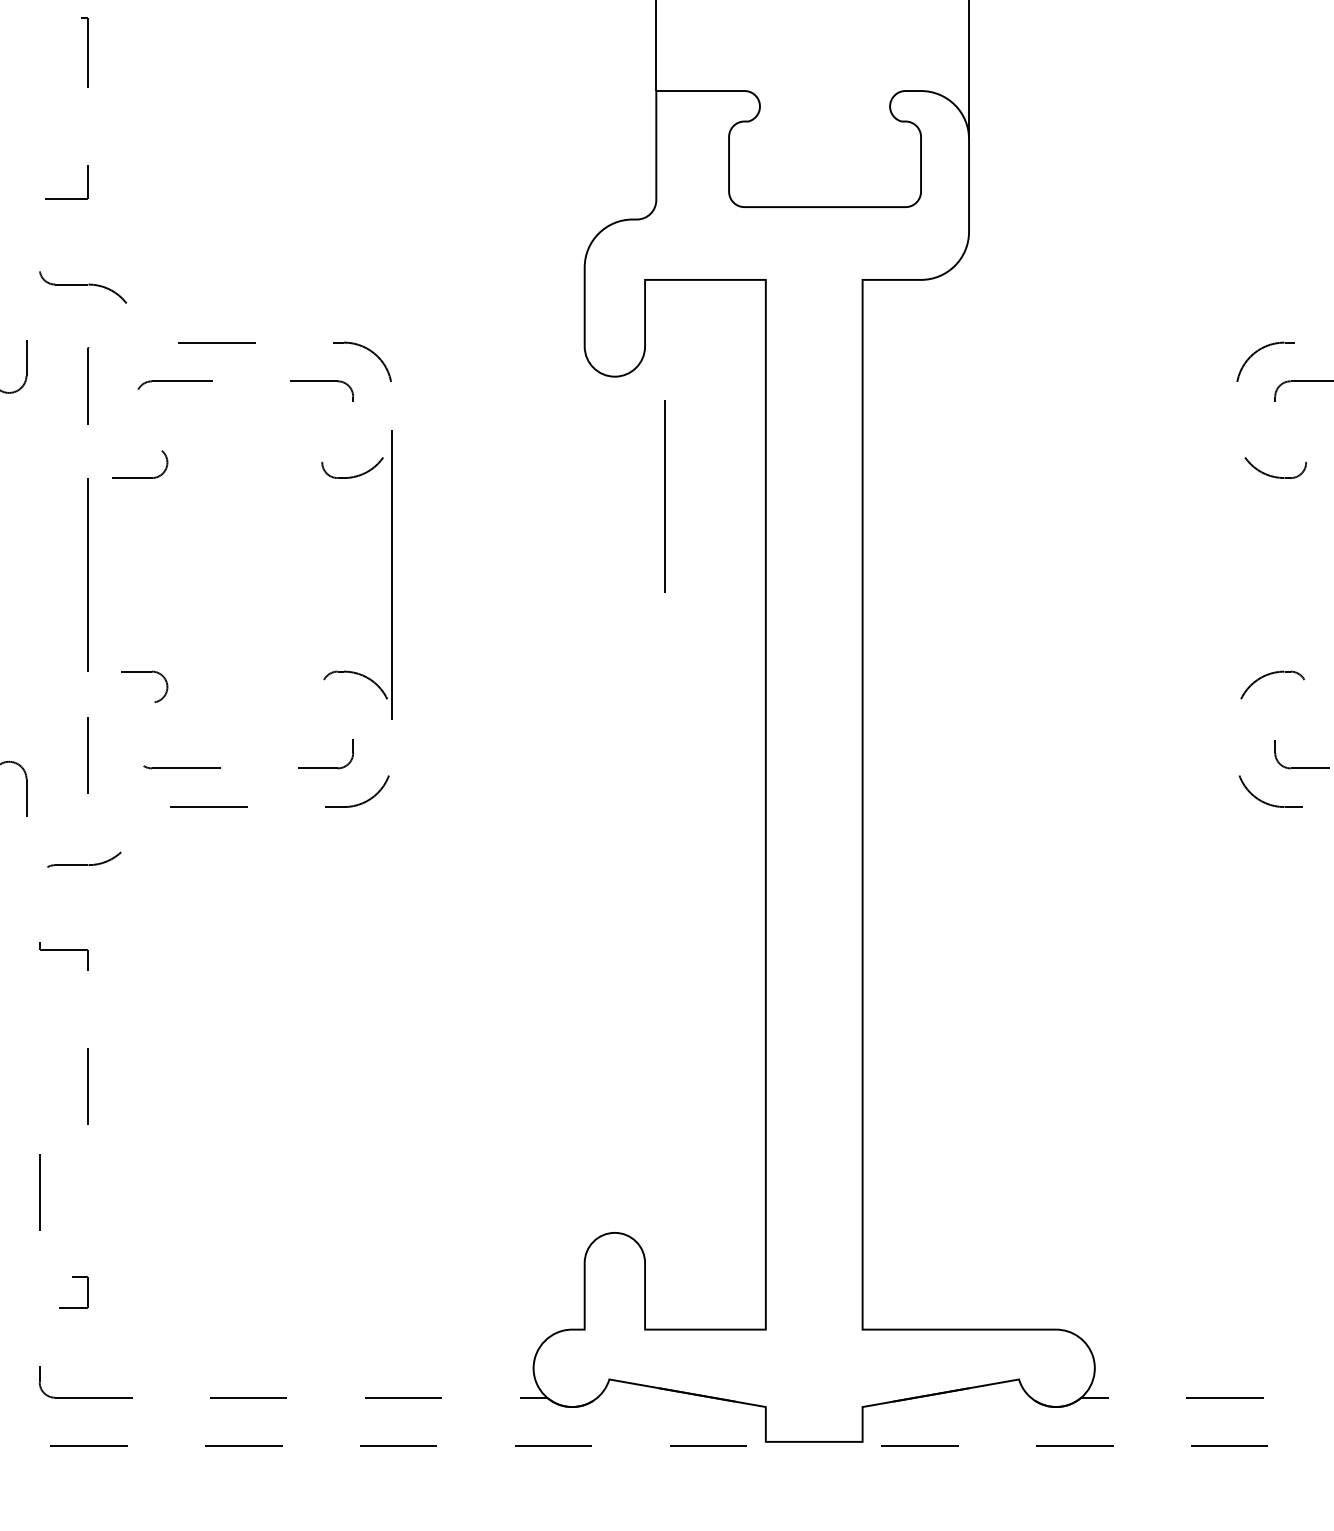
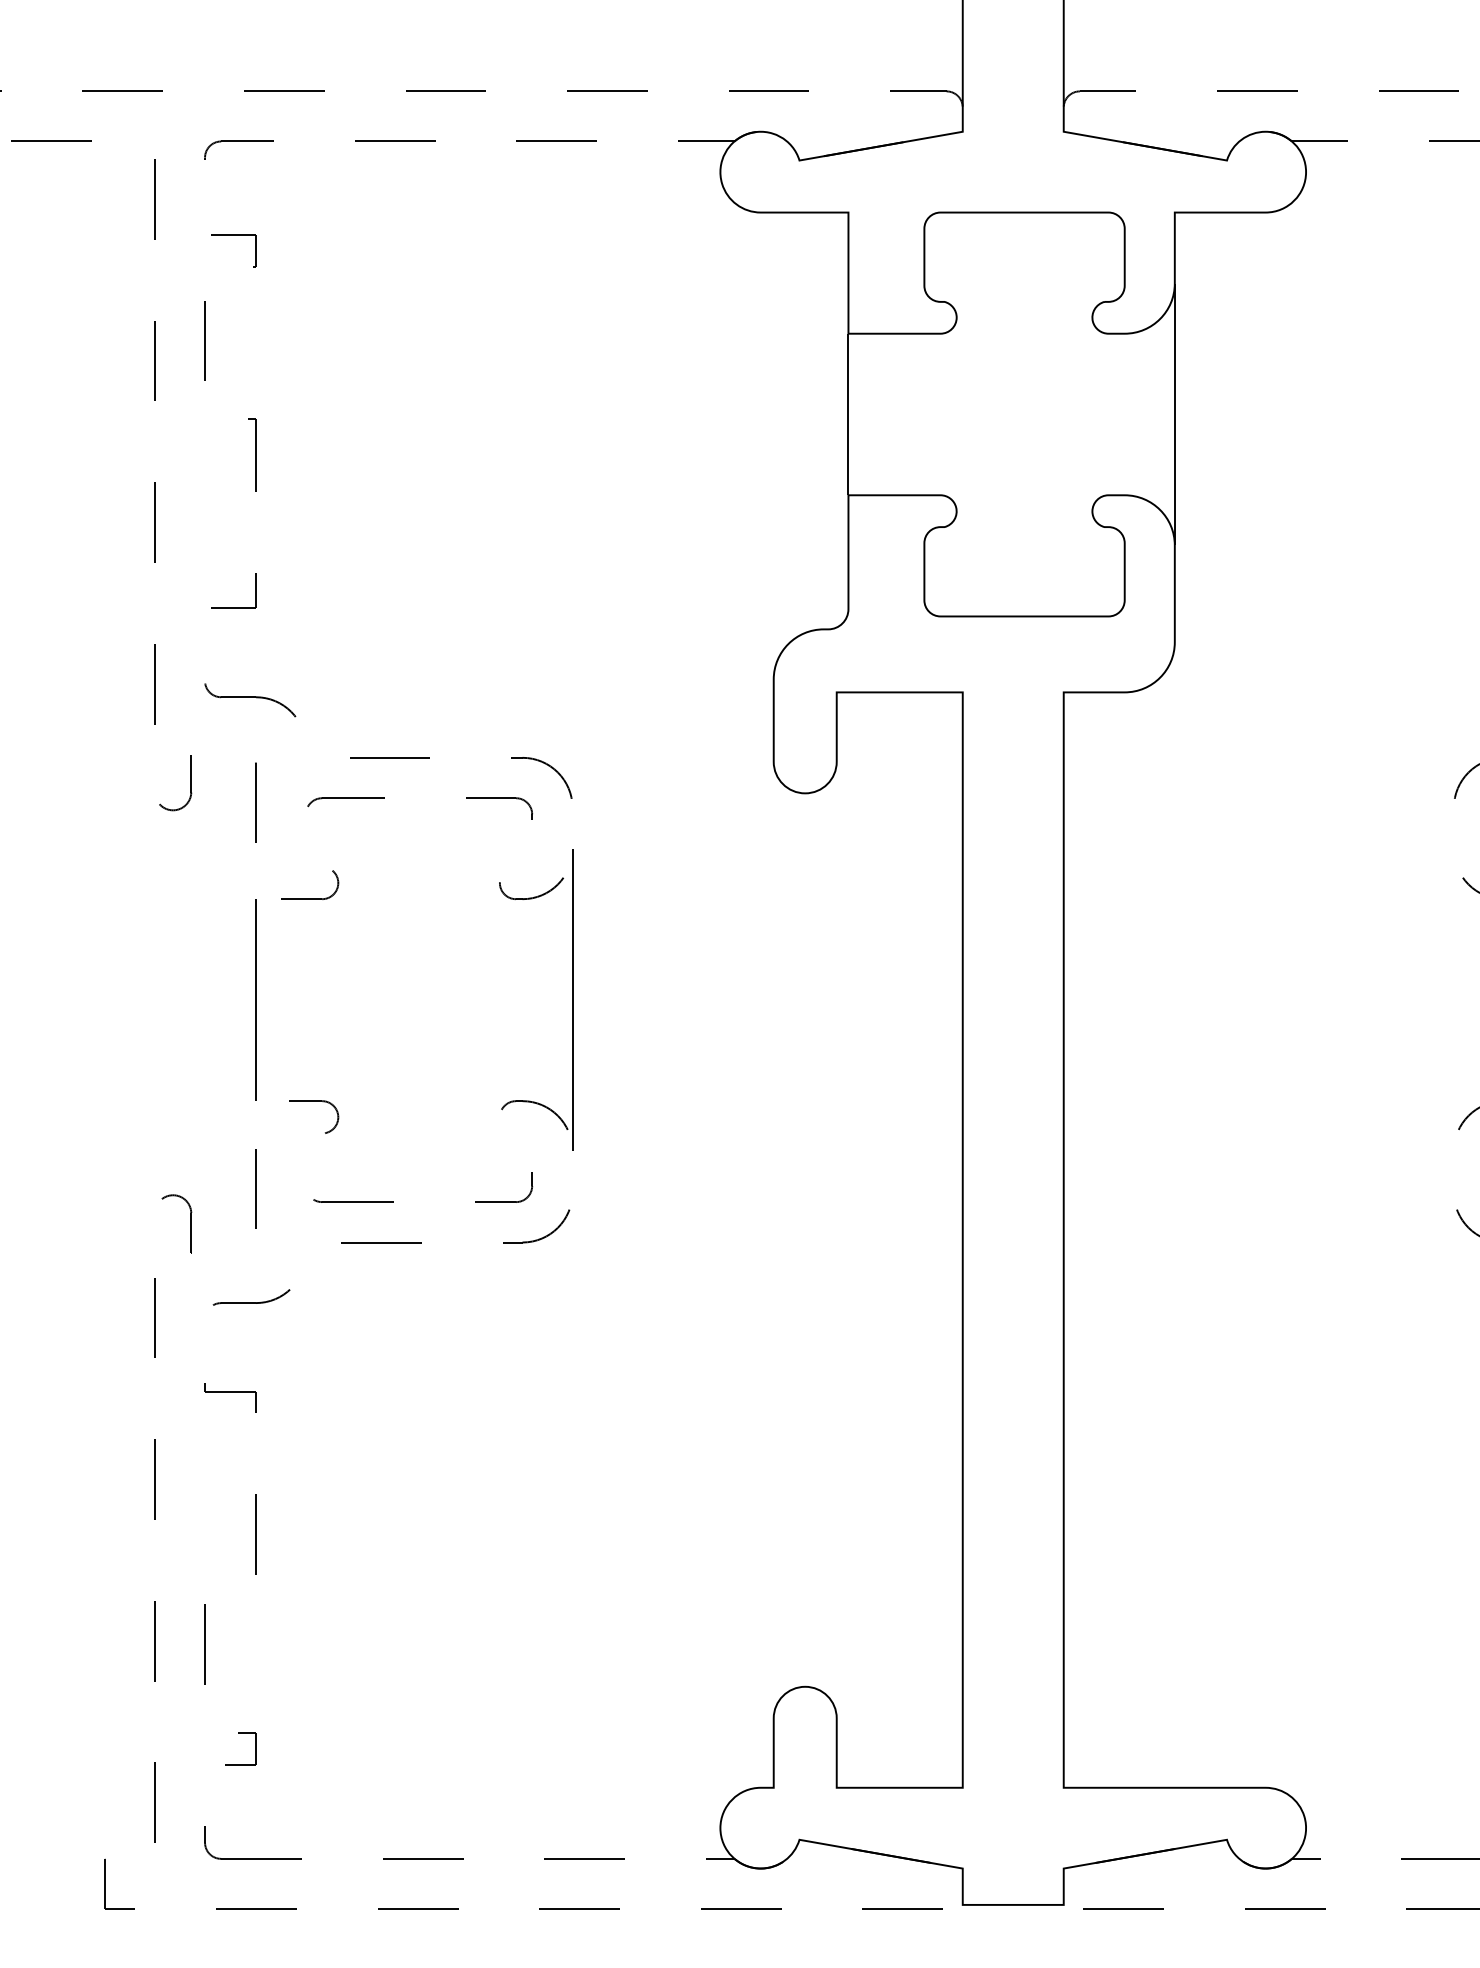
line: (664, 495) -> (857, 917), removed

